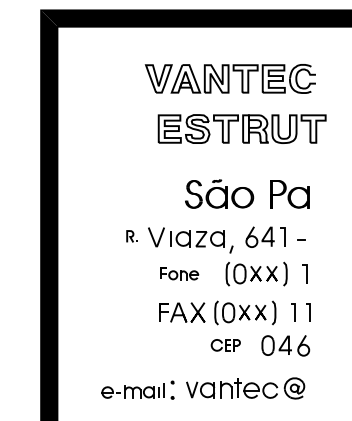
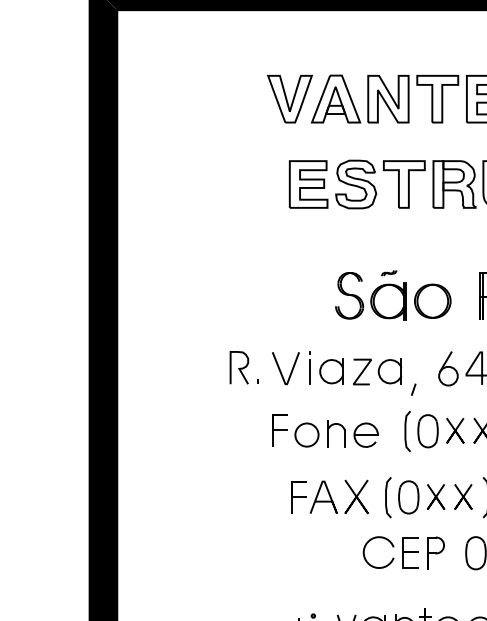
part: (131, 236) -> (243, 367), size x1.67
part: (179, 273) -> (325, 430), size x1.67
part: (225, 345) -> (403, 553), size x1.67

